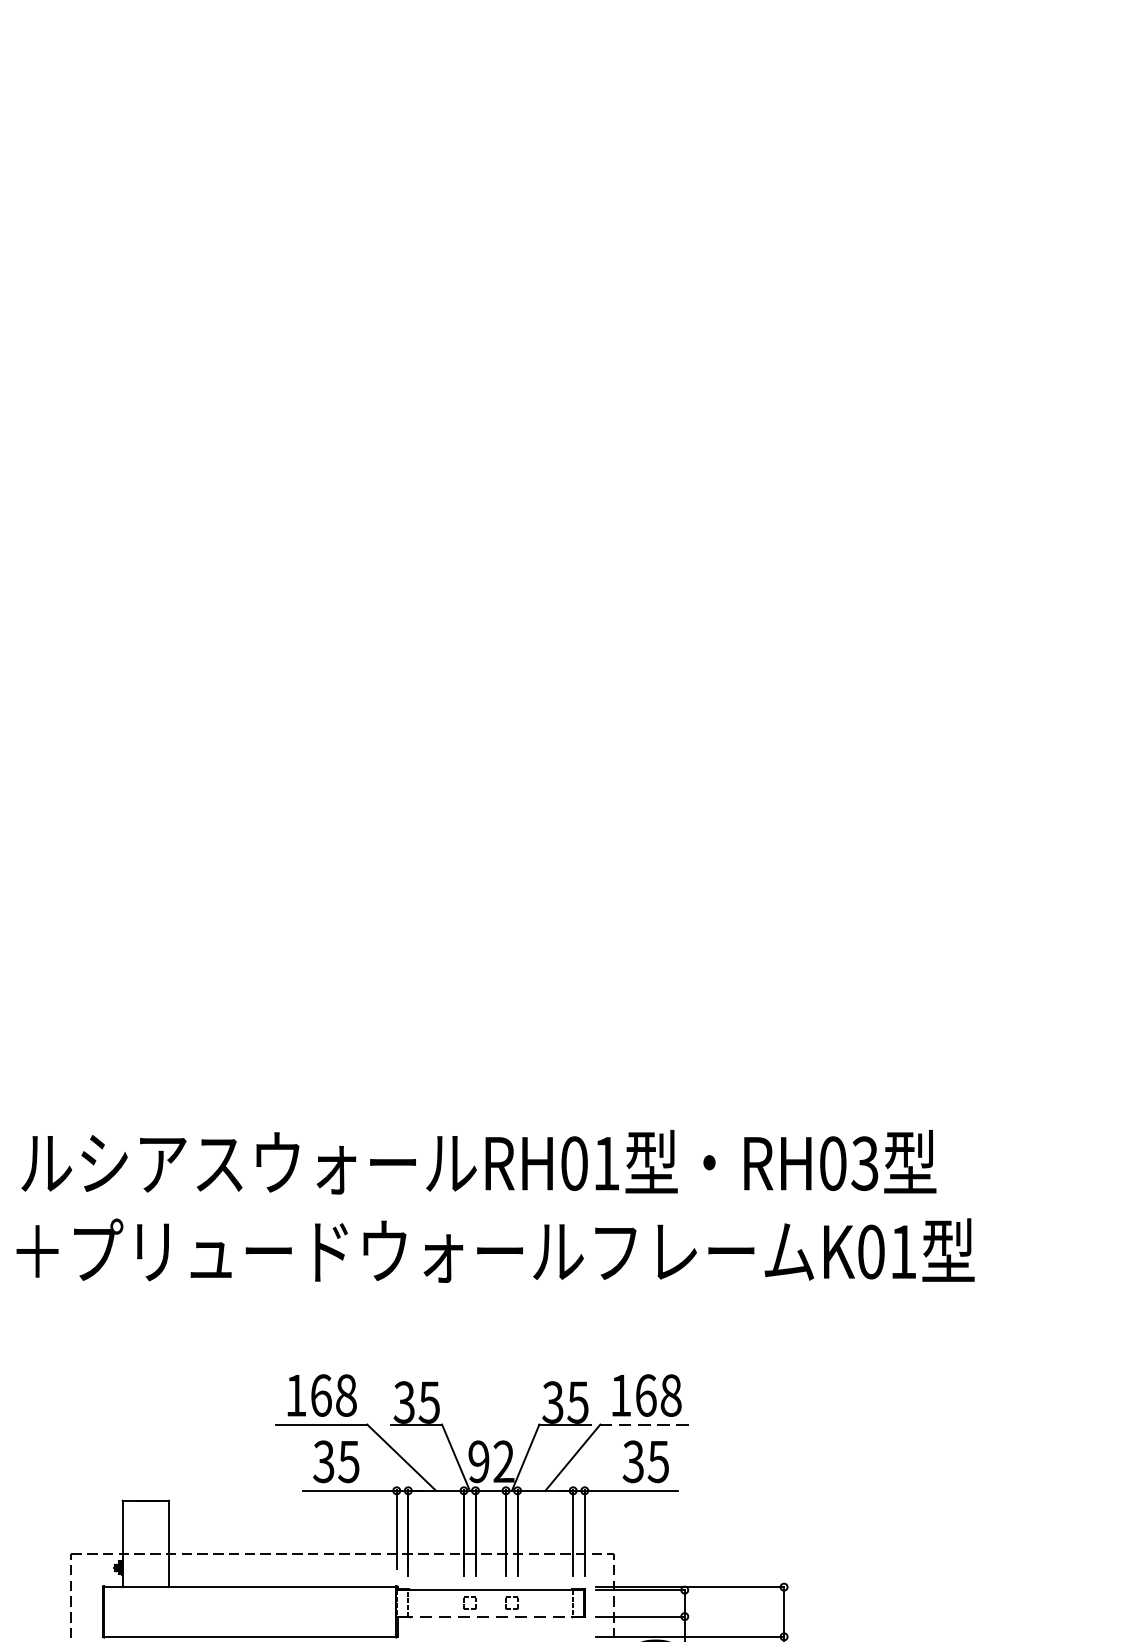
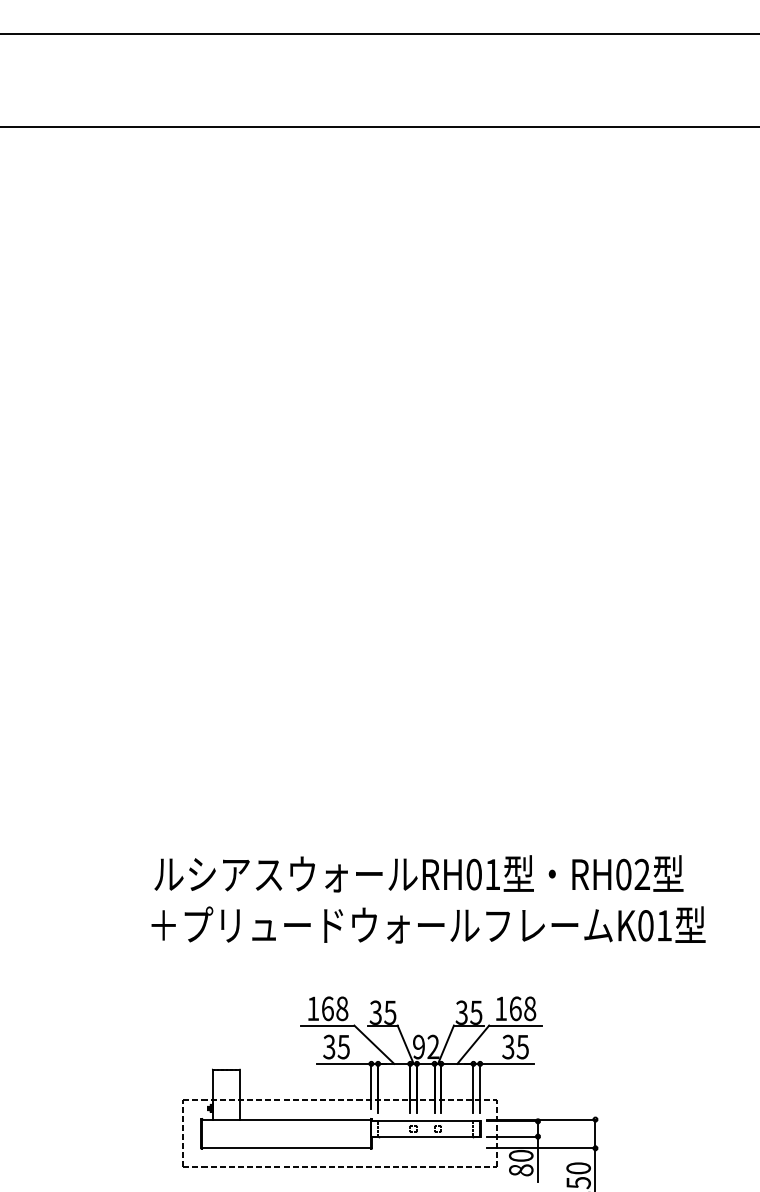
text: (863, 1163) -> (641, 874), RH03 -> RH02
line: (645, 1424) -> (515, 1025), dashed -> solid
line: (495, 1616) -> (428, 1136), dashed -> solid

